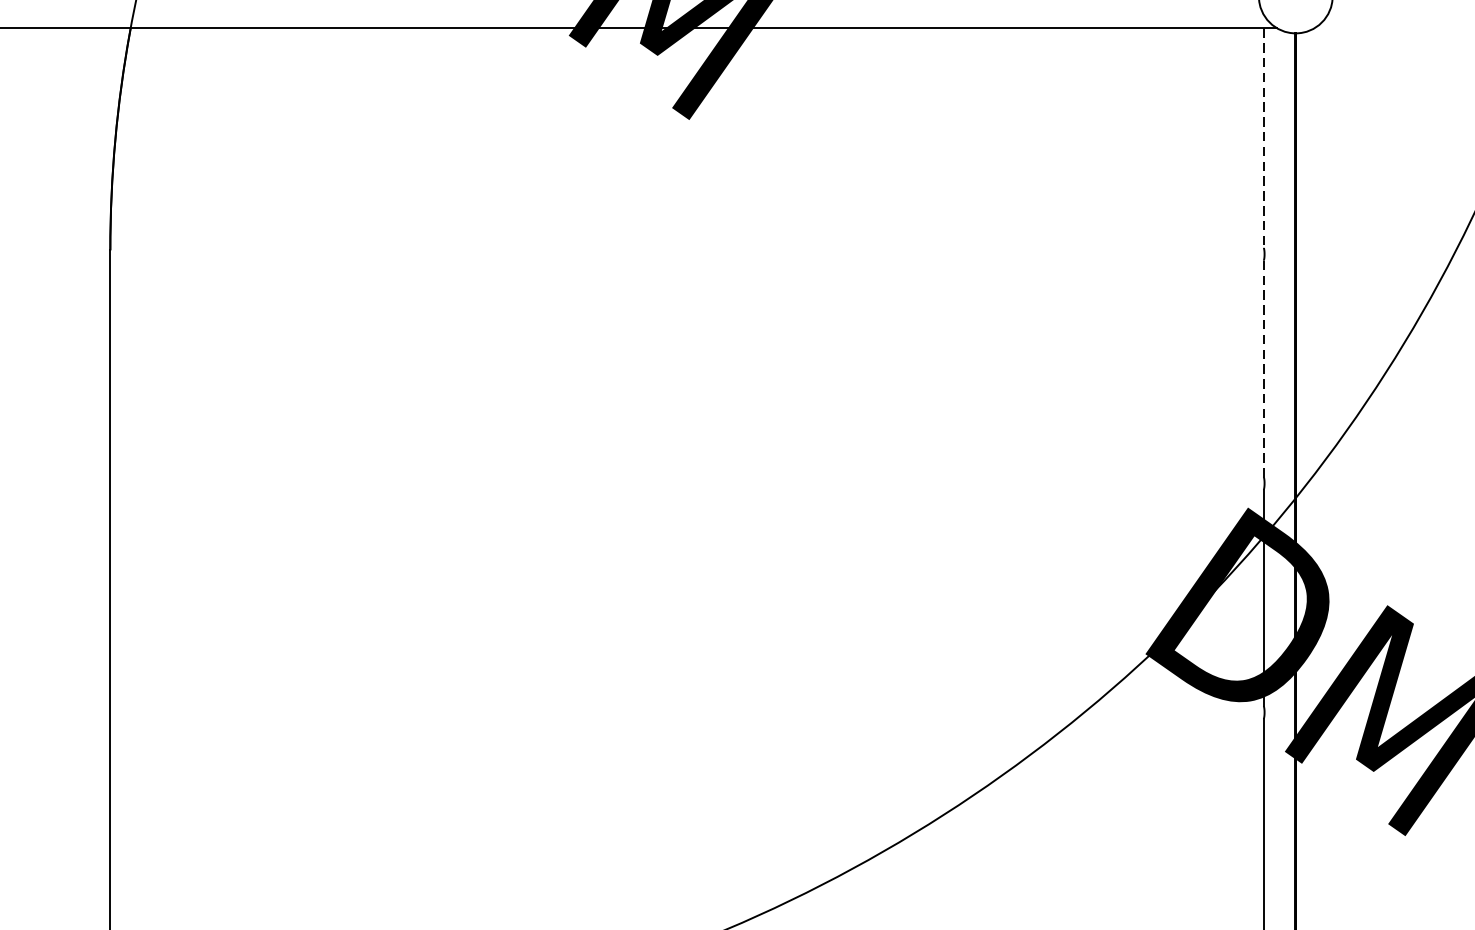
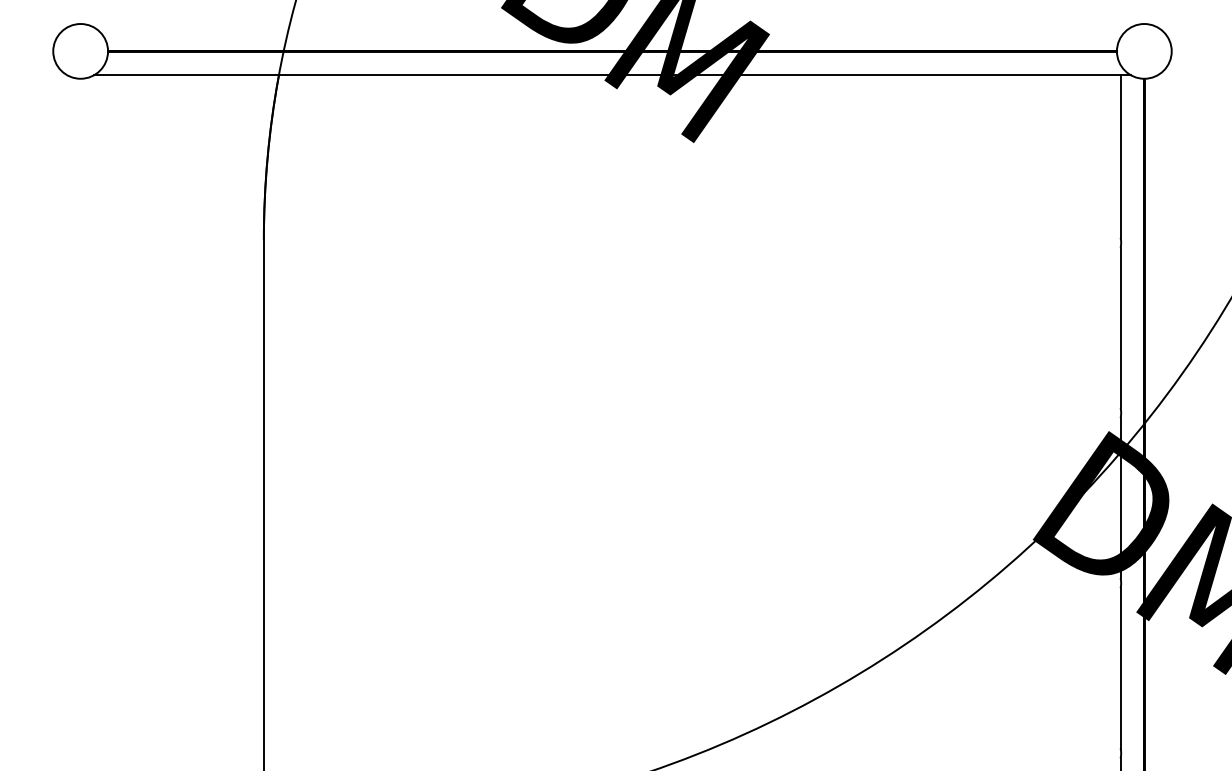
line: (1263, 138) -> (1120, 156), dashed -> solid
line: (1263, 369) -> (1120, 328), dashed -> solid

